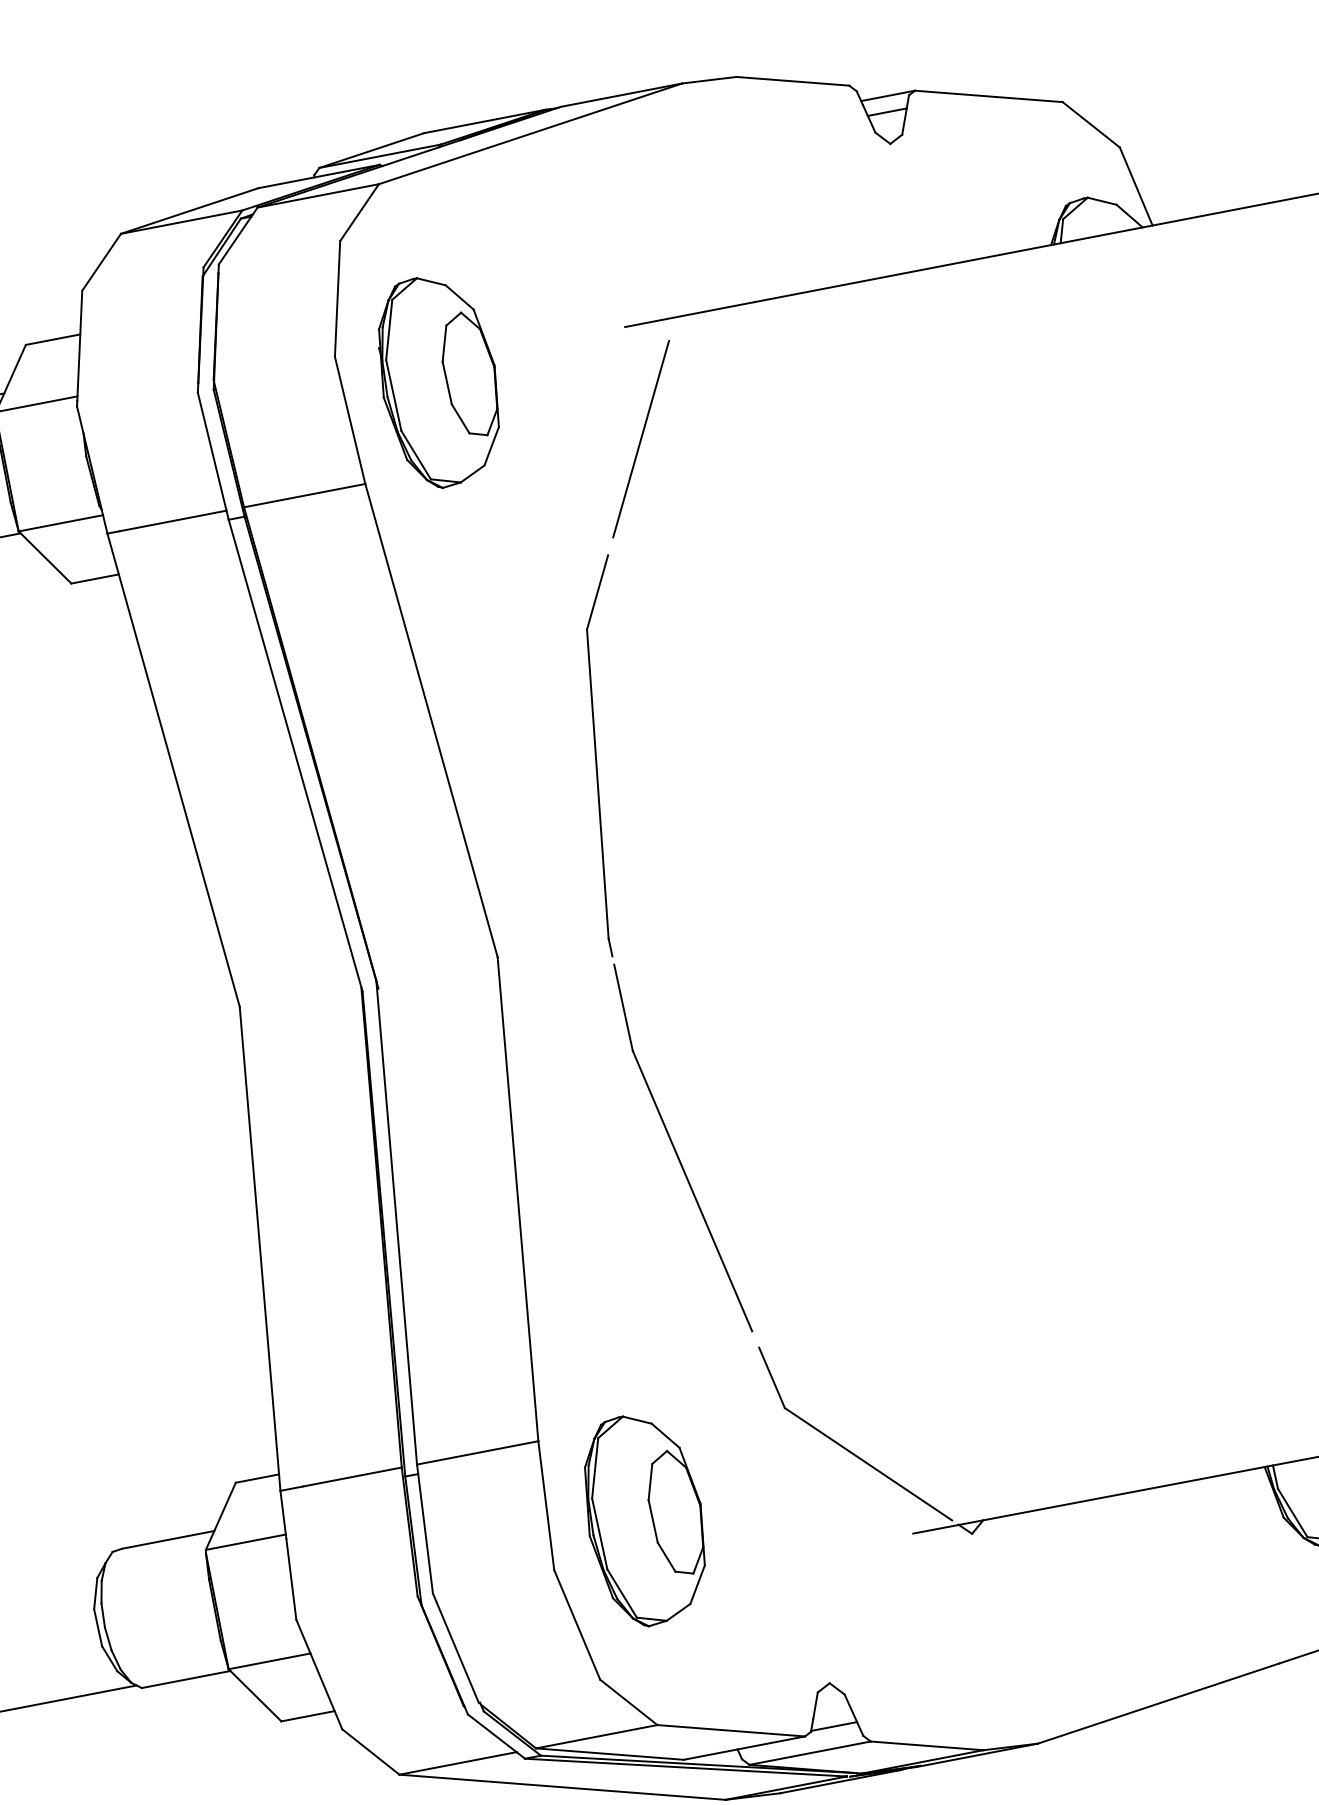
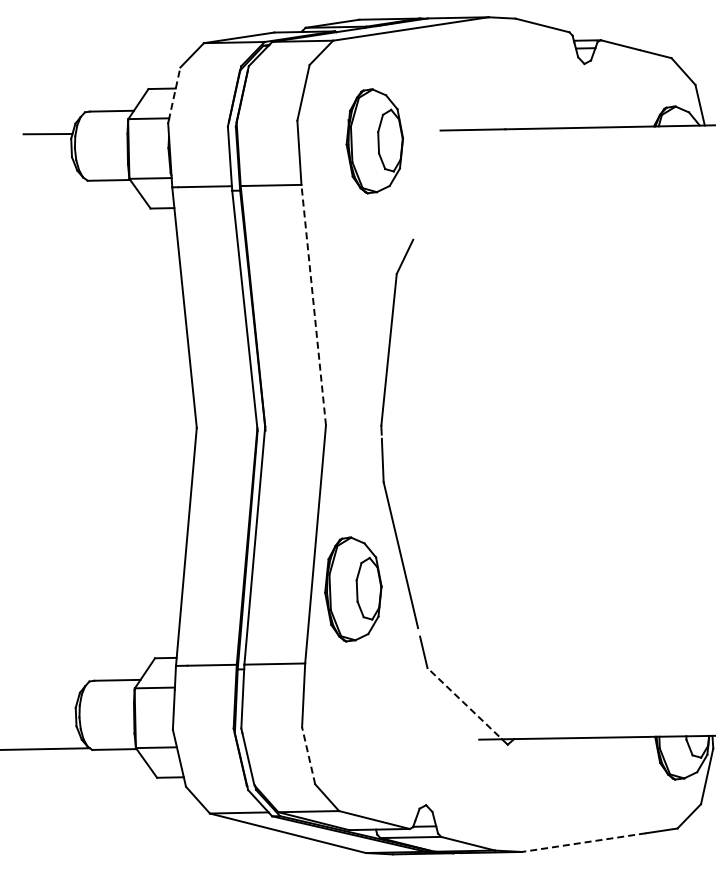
line: (79, 344) -> (174, 93), solid -> dashed
part: (438, 381) -> (374, 141), moved
line: (640, 439) -> (438, 186), removed
line: (431, 721) -> (313, 305), solid -> dashed
line: (868, 1464) -> (463, 702), solid -> dashed
part: (645, 1519) -> (353, 589), moved
line: (576, 1624) -> (308, 755), solid -> dashed
line: (1157, 1703) -> (583, 842), solid -> dashed

